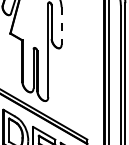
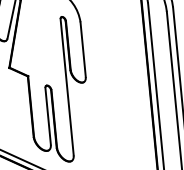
line: (61, 26) -> (83, 50), dashed -> solid

